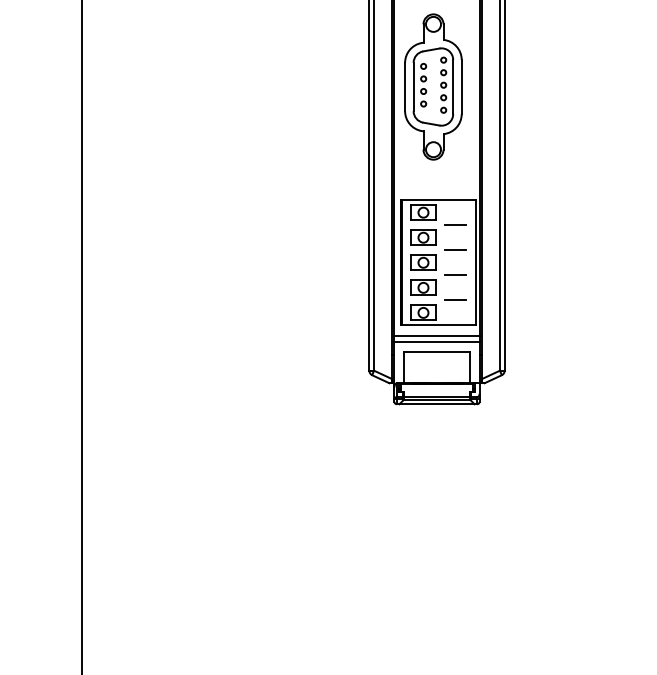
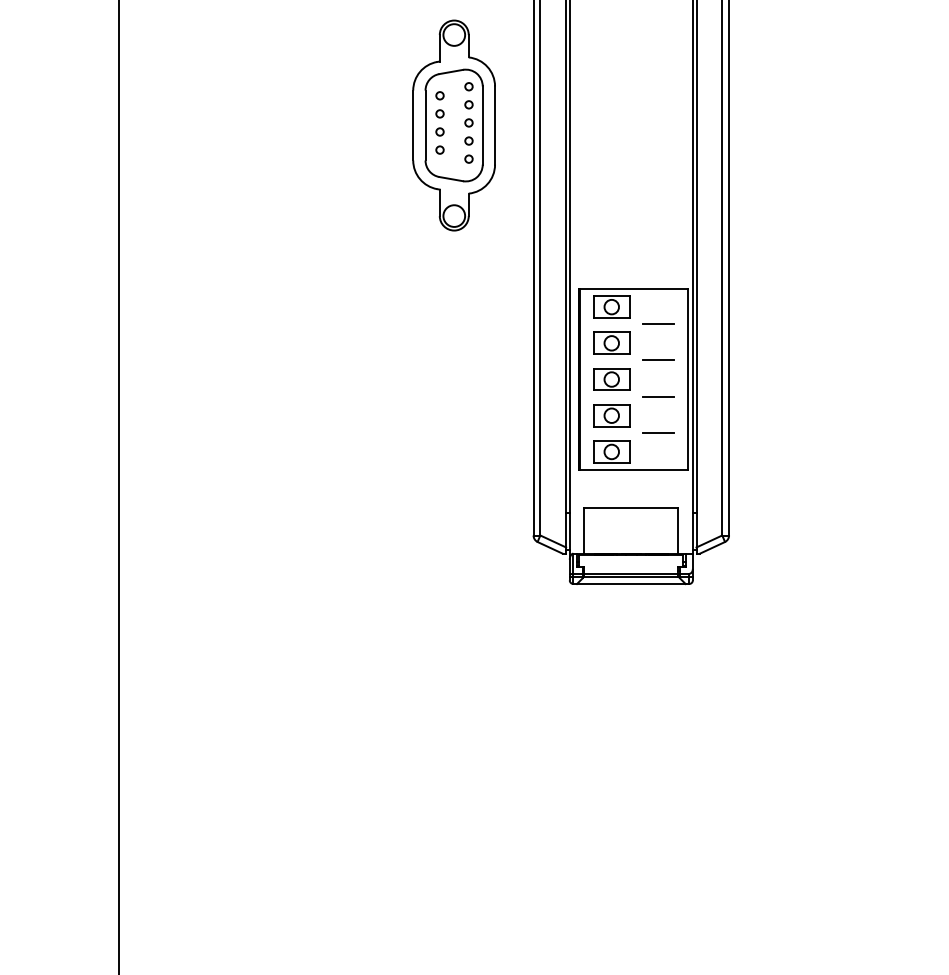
part: (433, 86) -> (454, 124), moved
line: (436, 335) -> (630, 484), removed
line: (436, 341) -> (630, 493), removed

